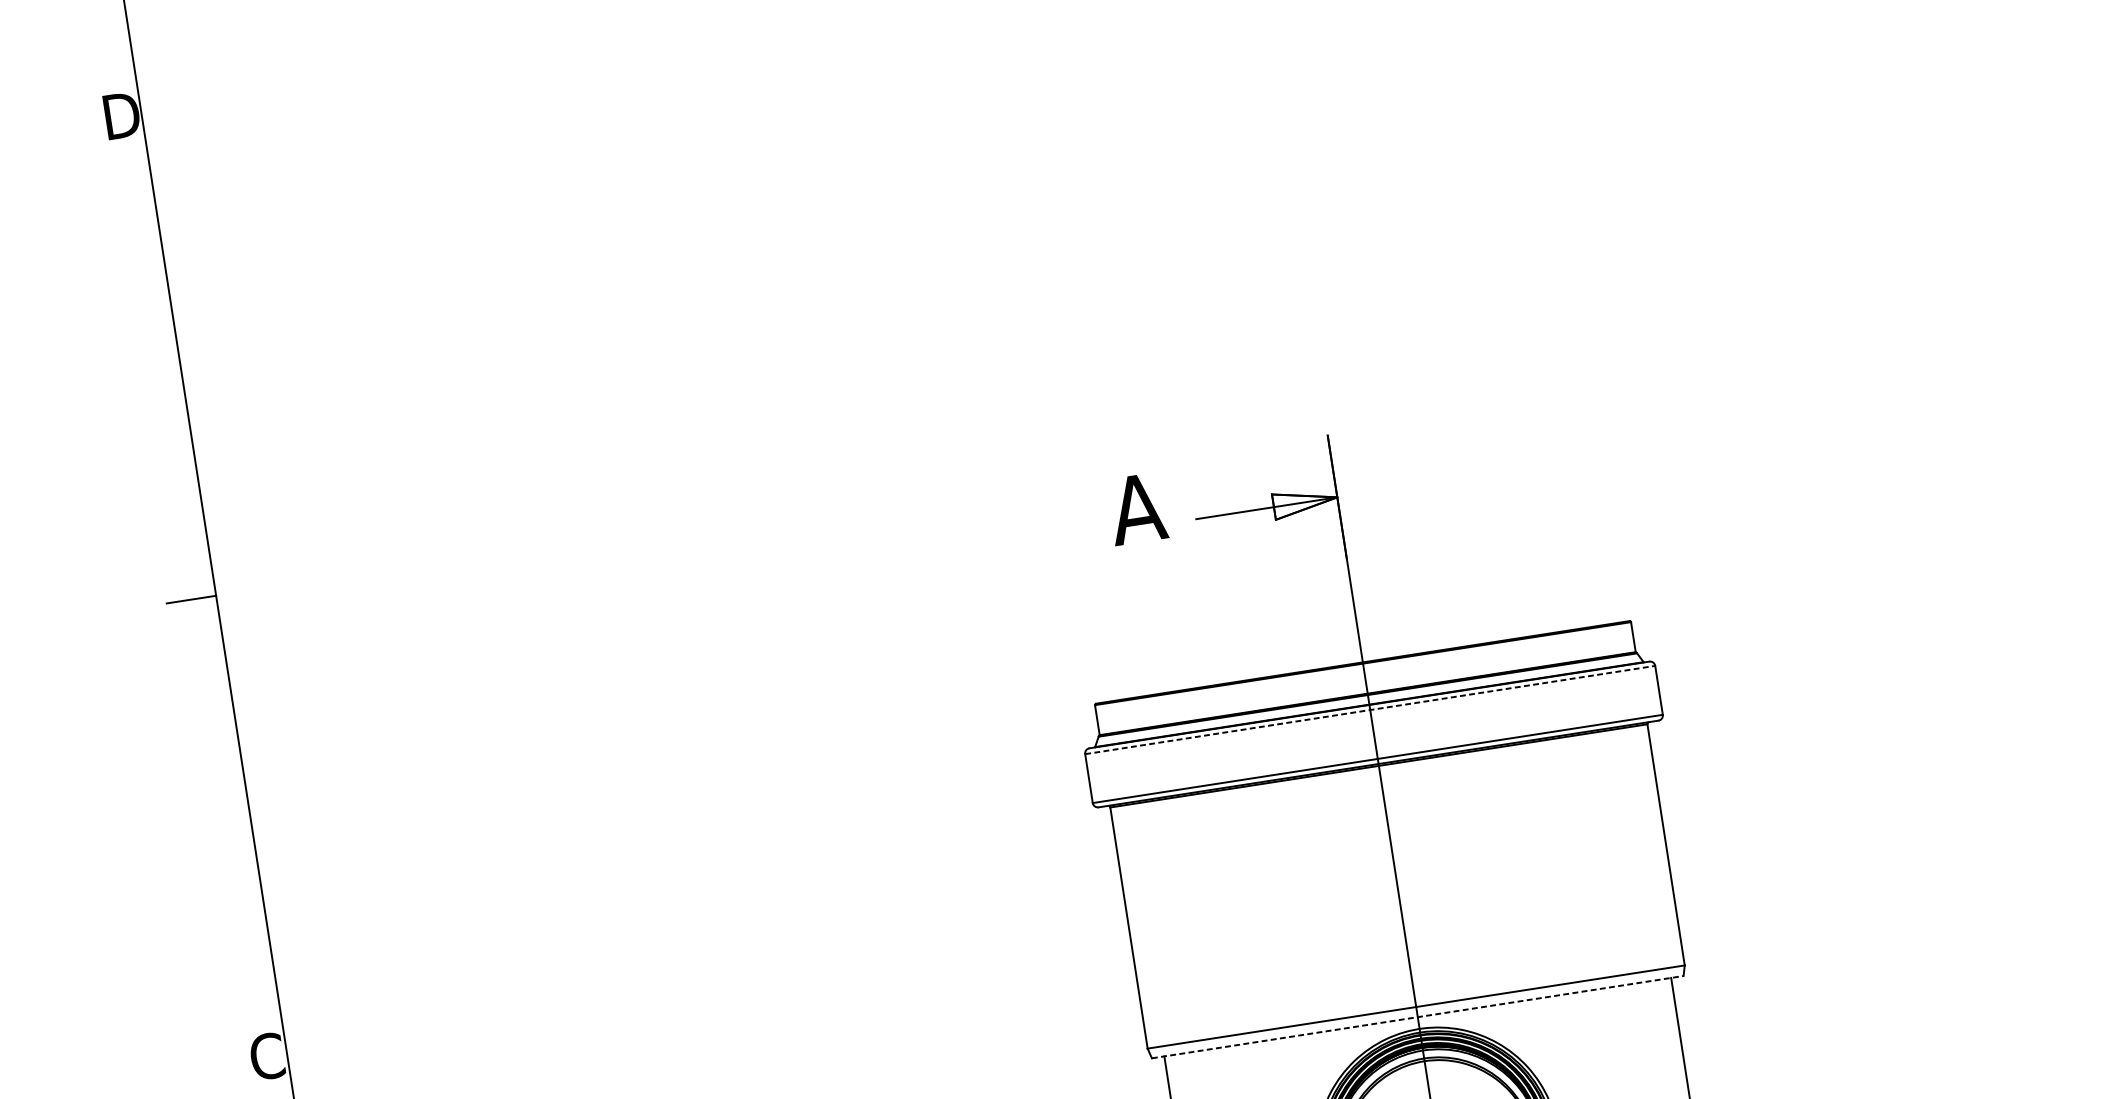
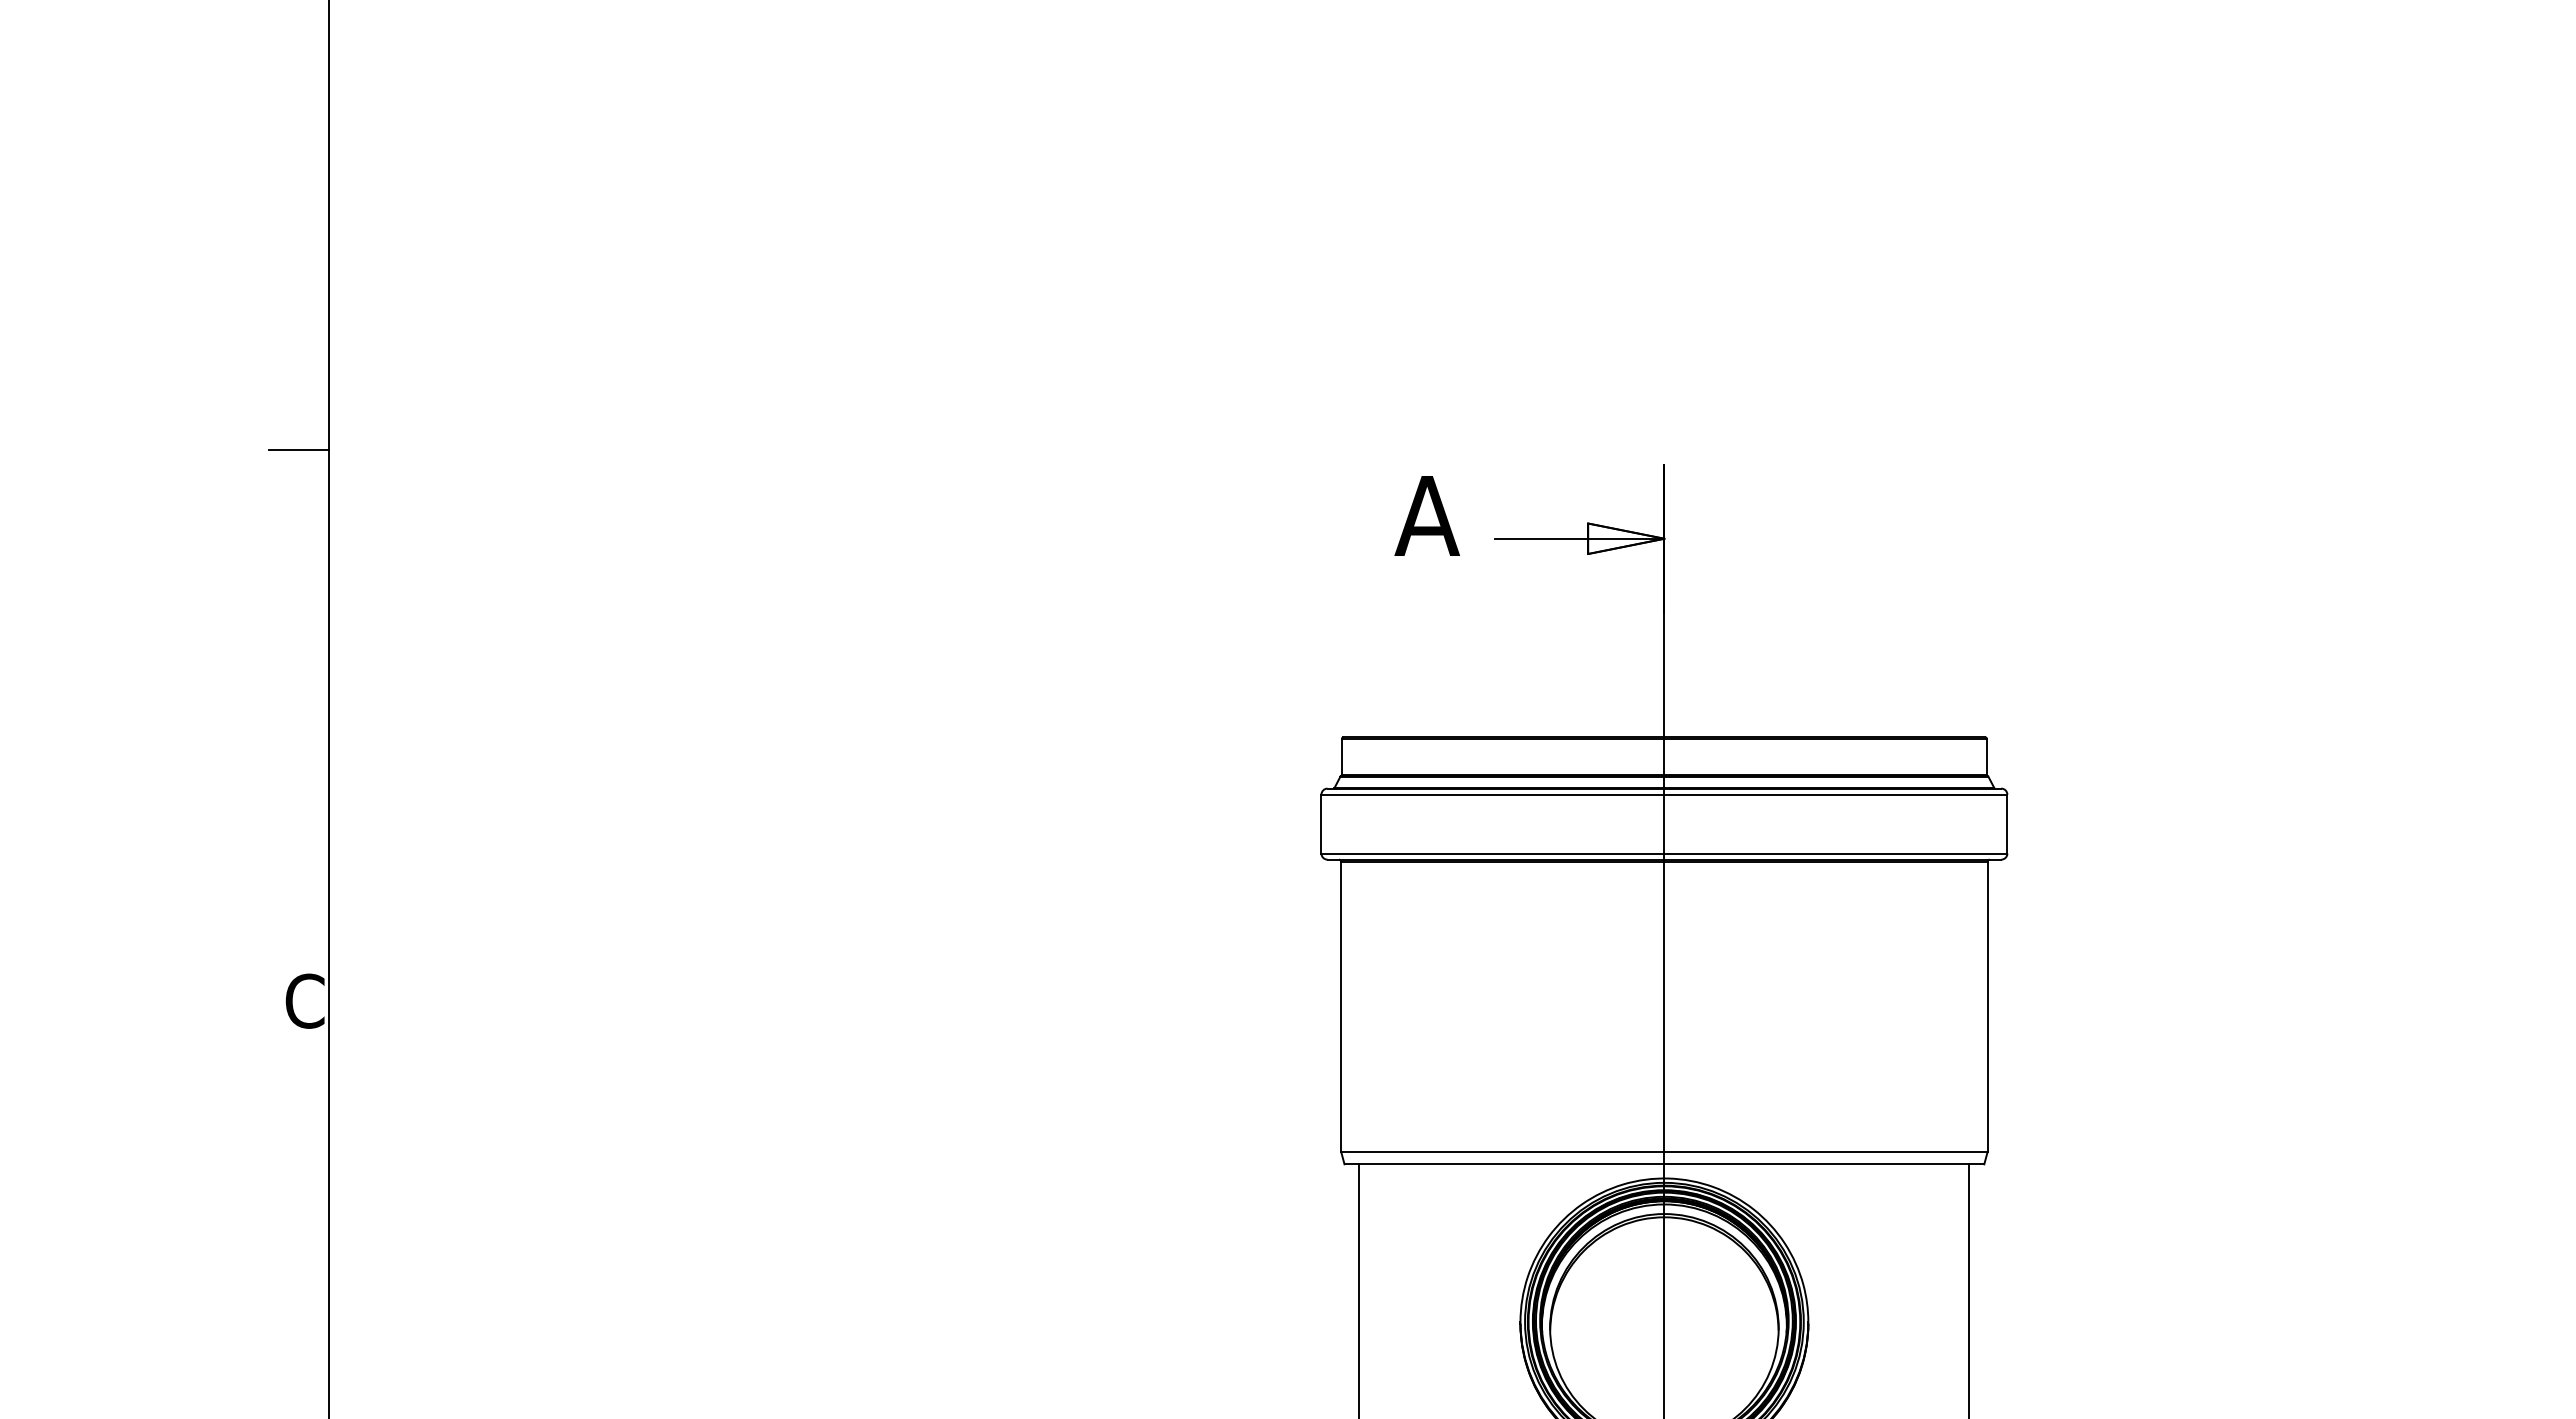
line: (1370, 709) -> (1664, 794), dashed -> solid
line: (1417, 1017) -> (1664, 1164), dashed -> solid

